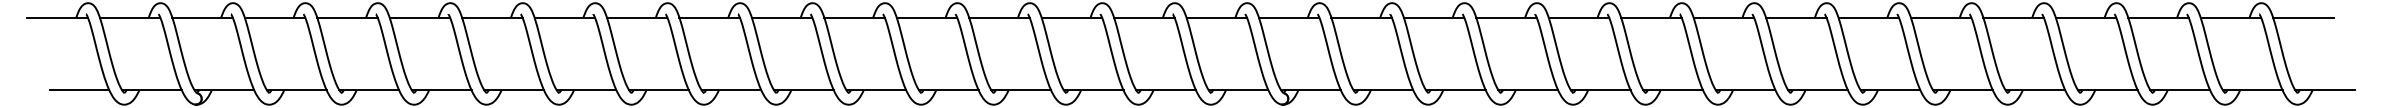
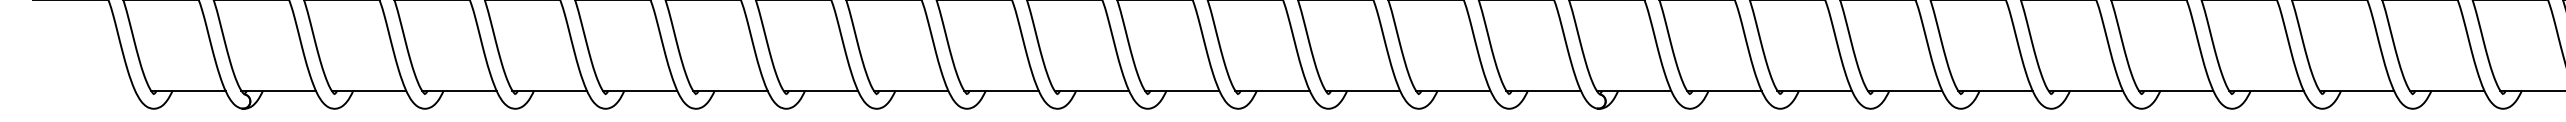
line: (79, 90) -> (97, 91), removed

